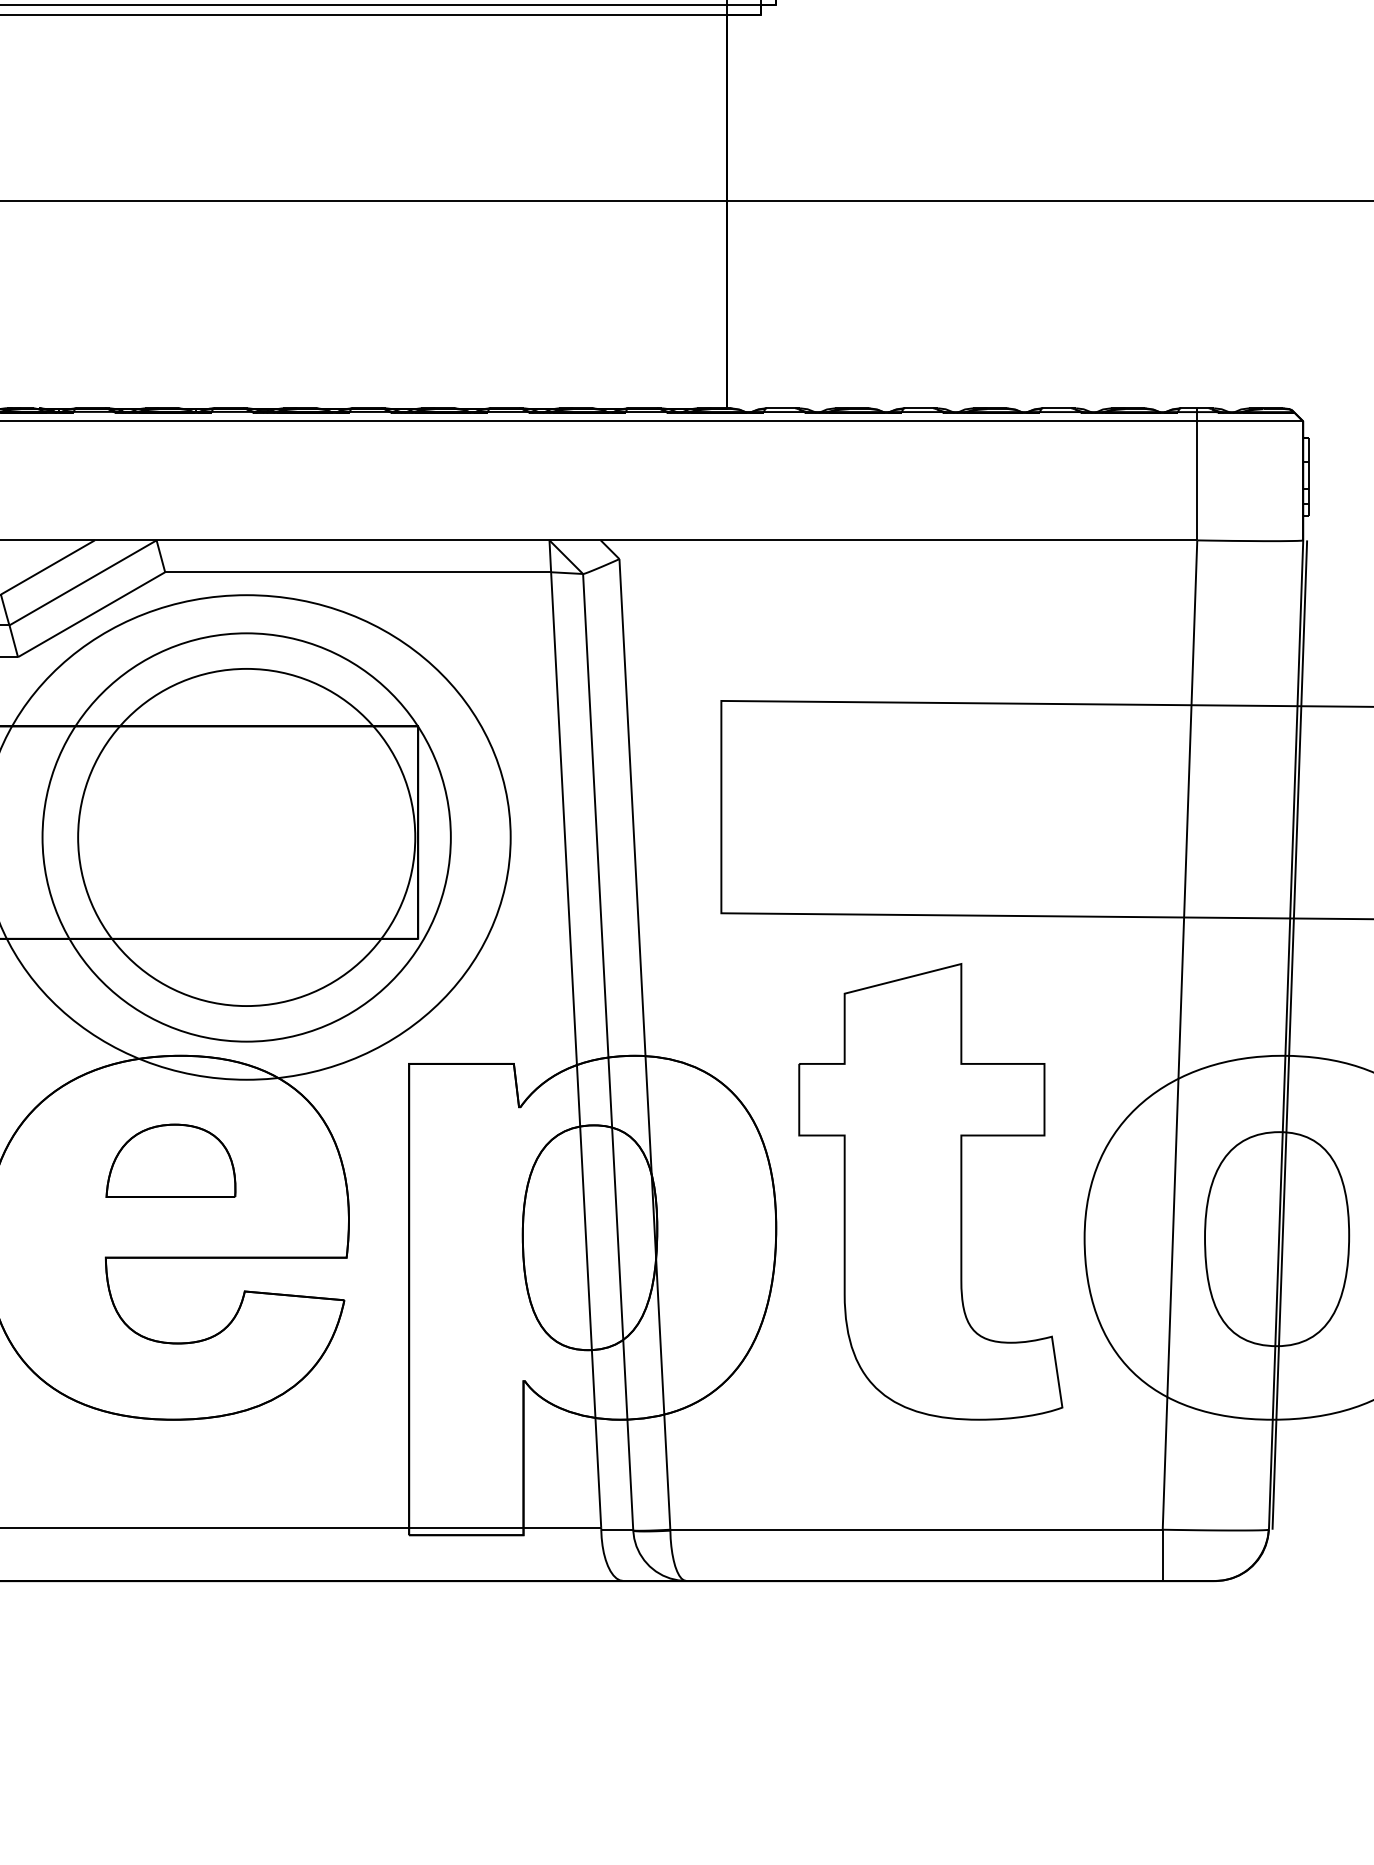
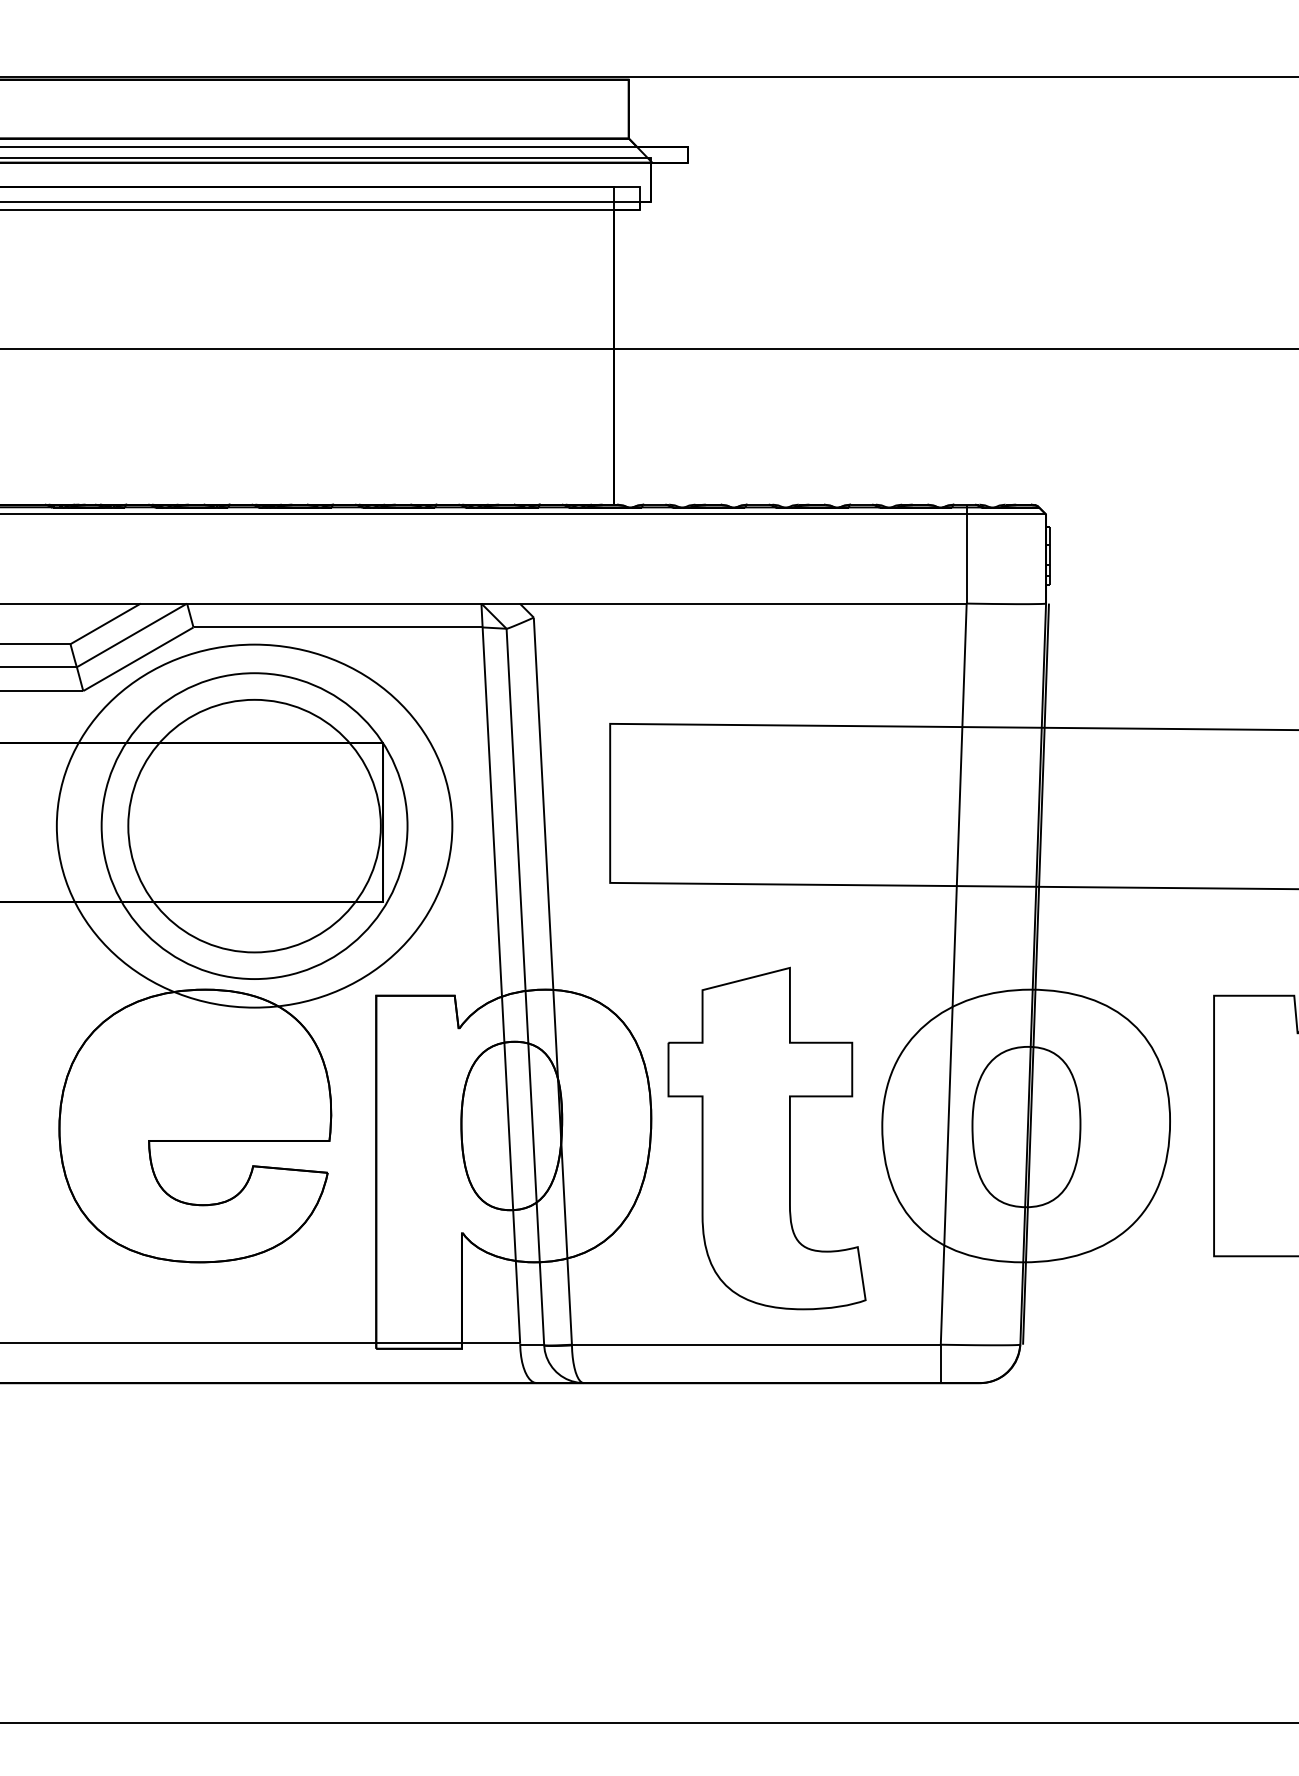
part: (170, 1161) -> (197, 1068), removed
part: (930, 1191) -> (766, 1138), moved

